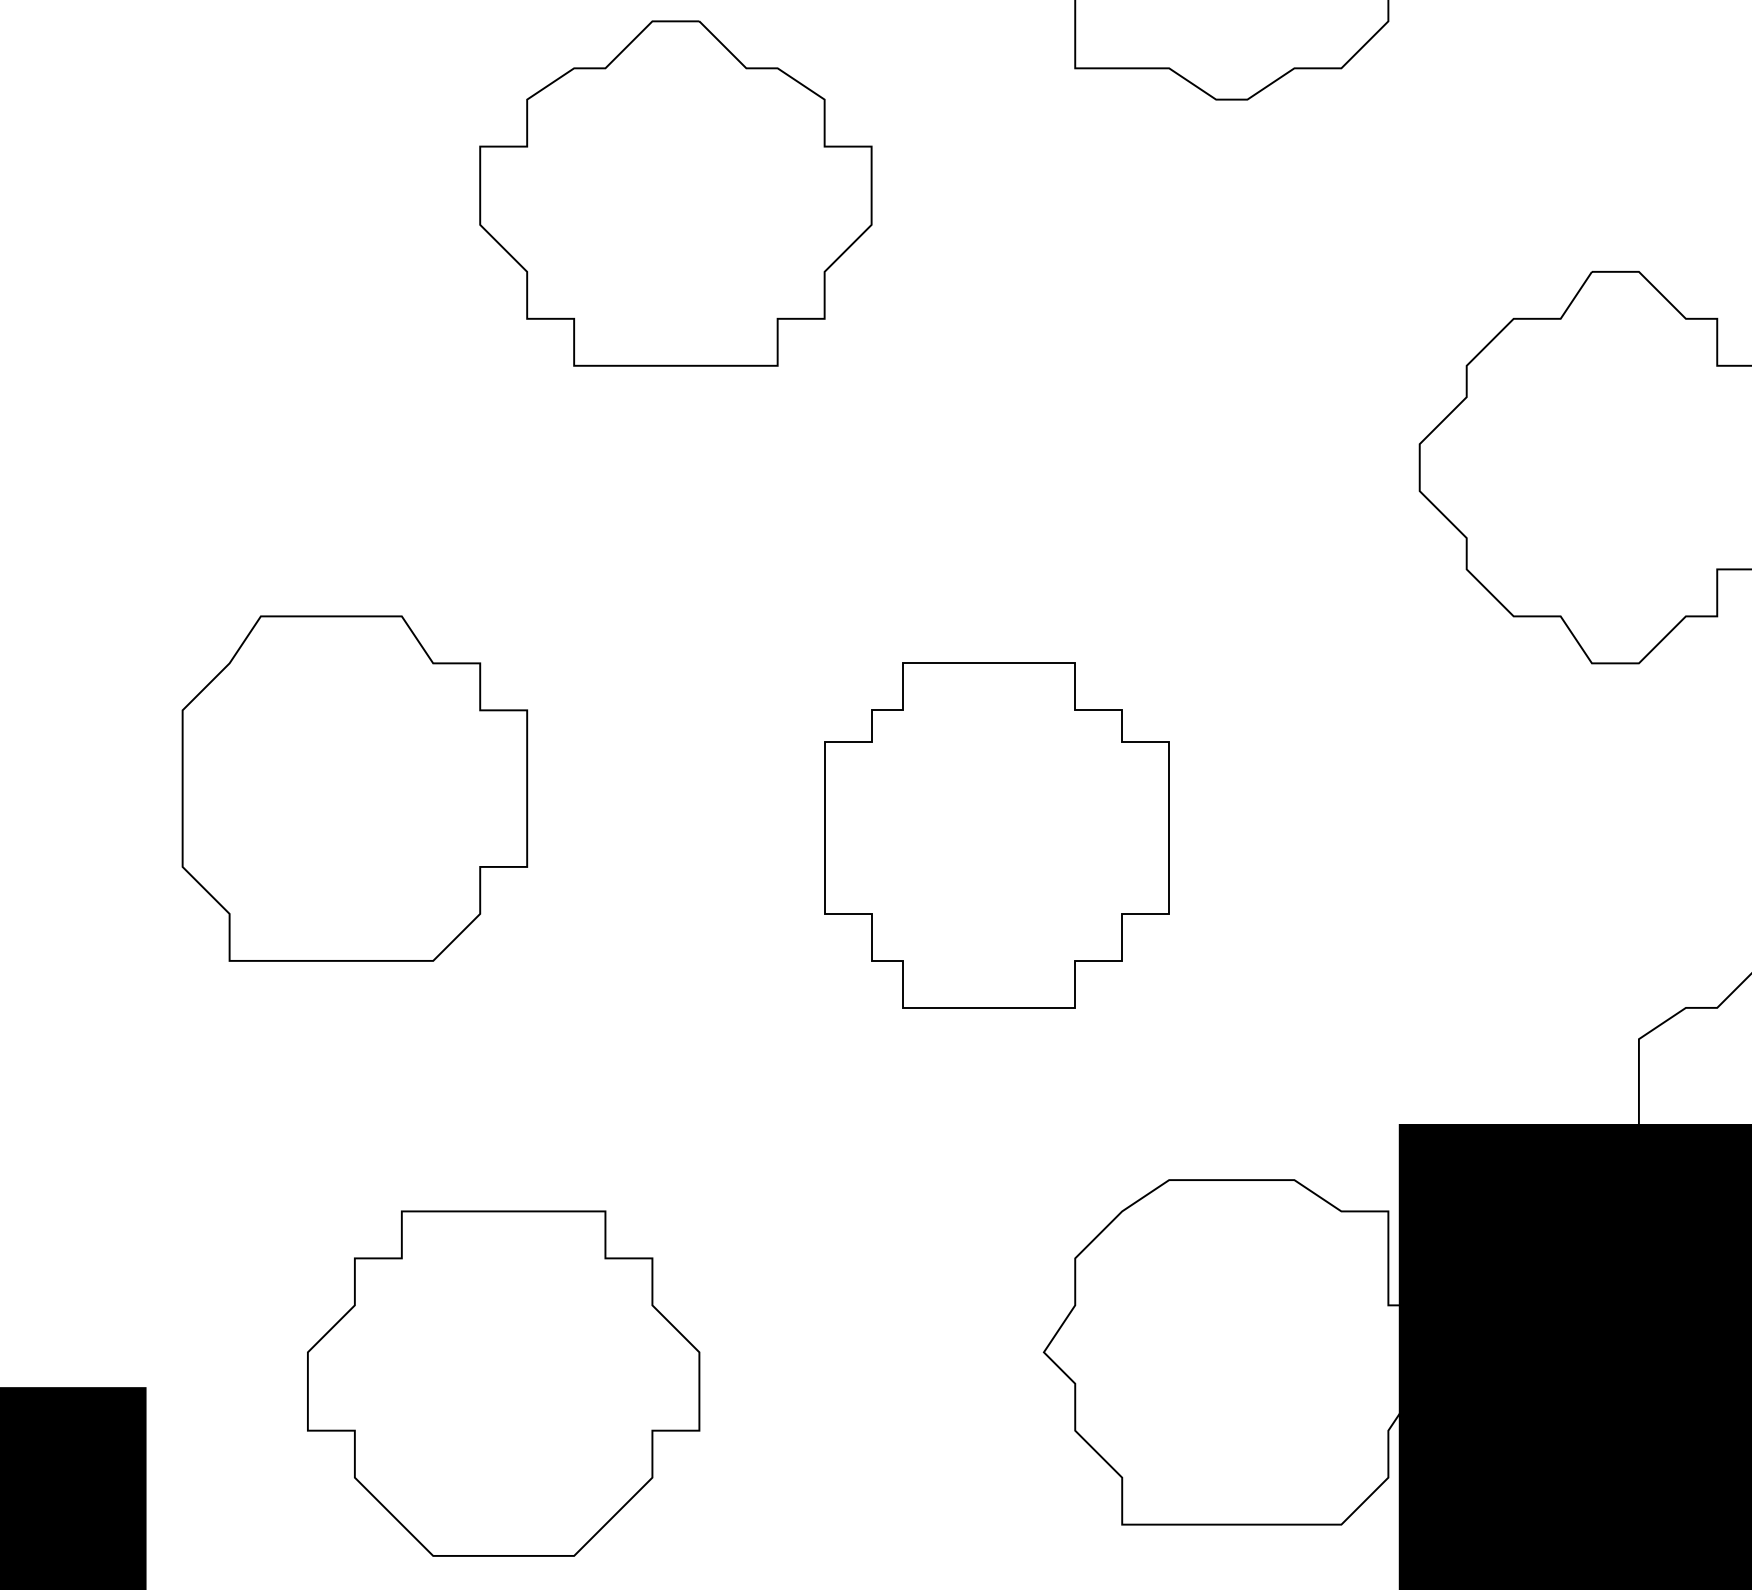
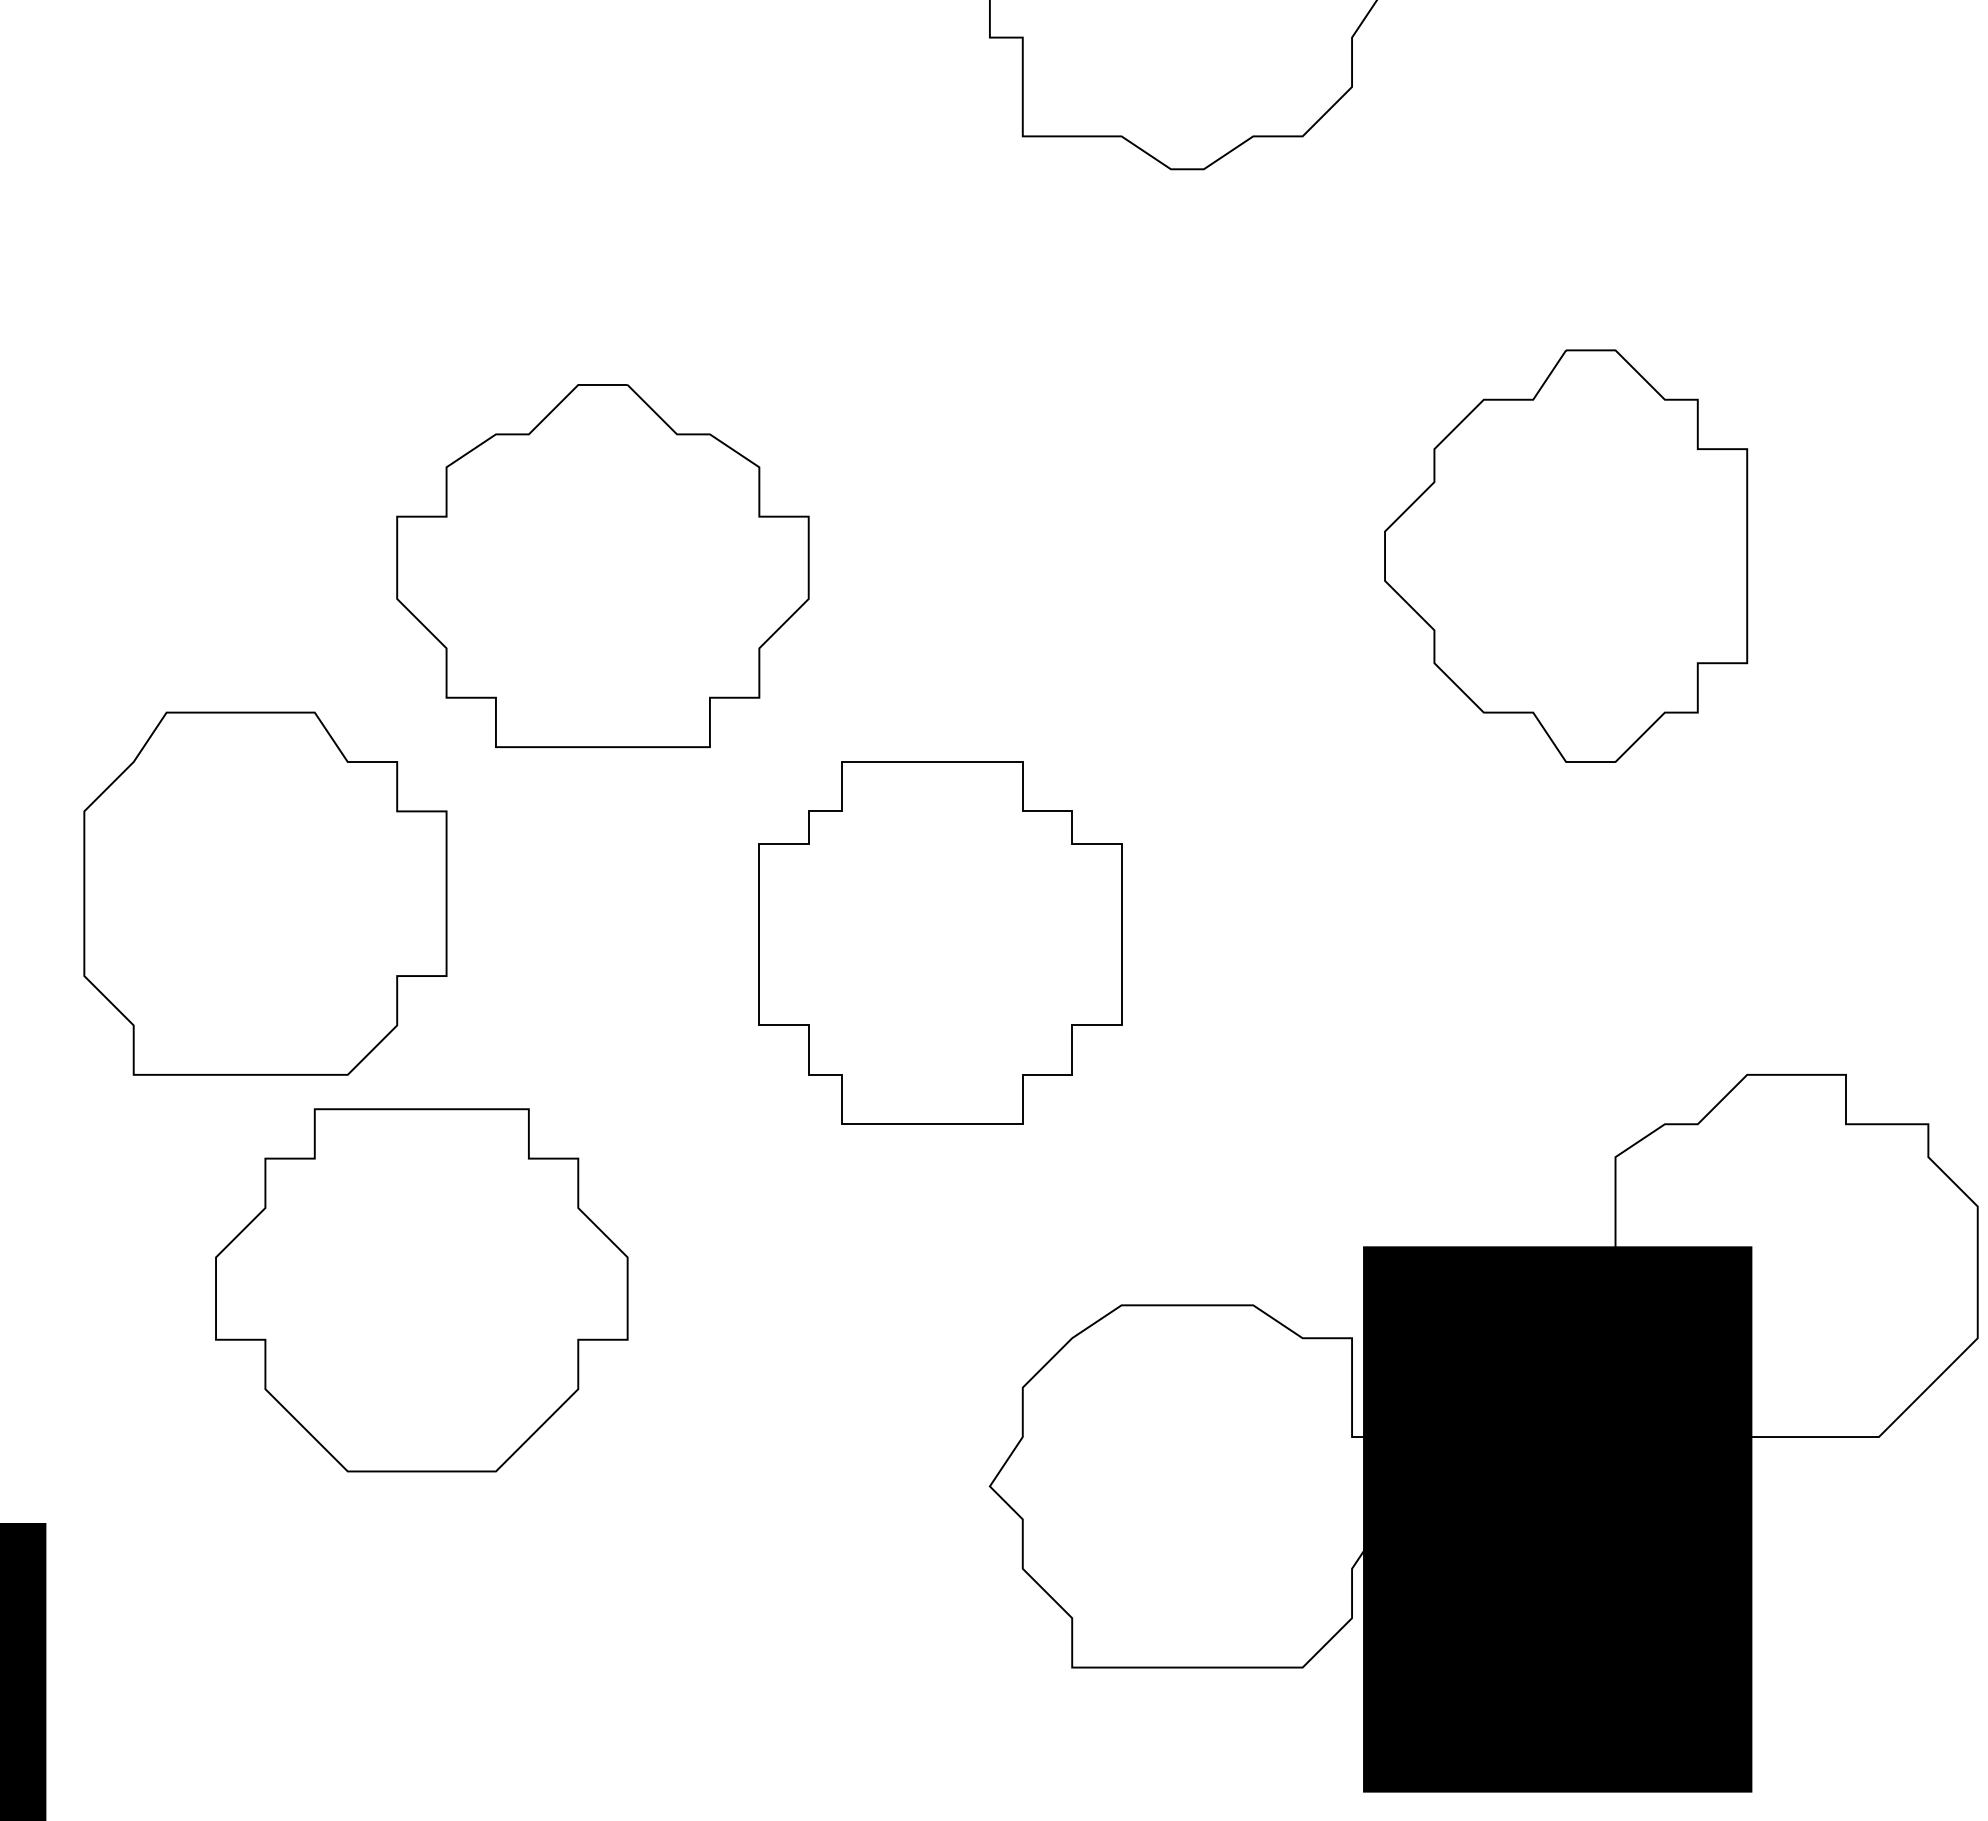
part: (675, 193) -> (602, 565), moved
part: (503, 1383) -> (421, 1290), moved

